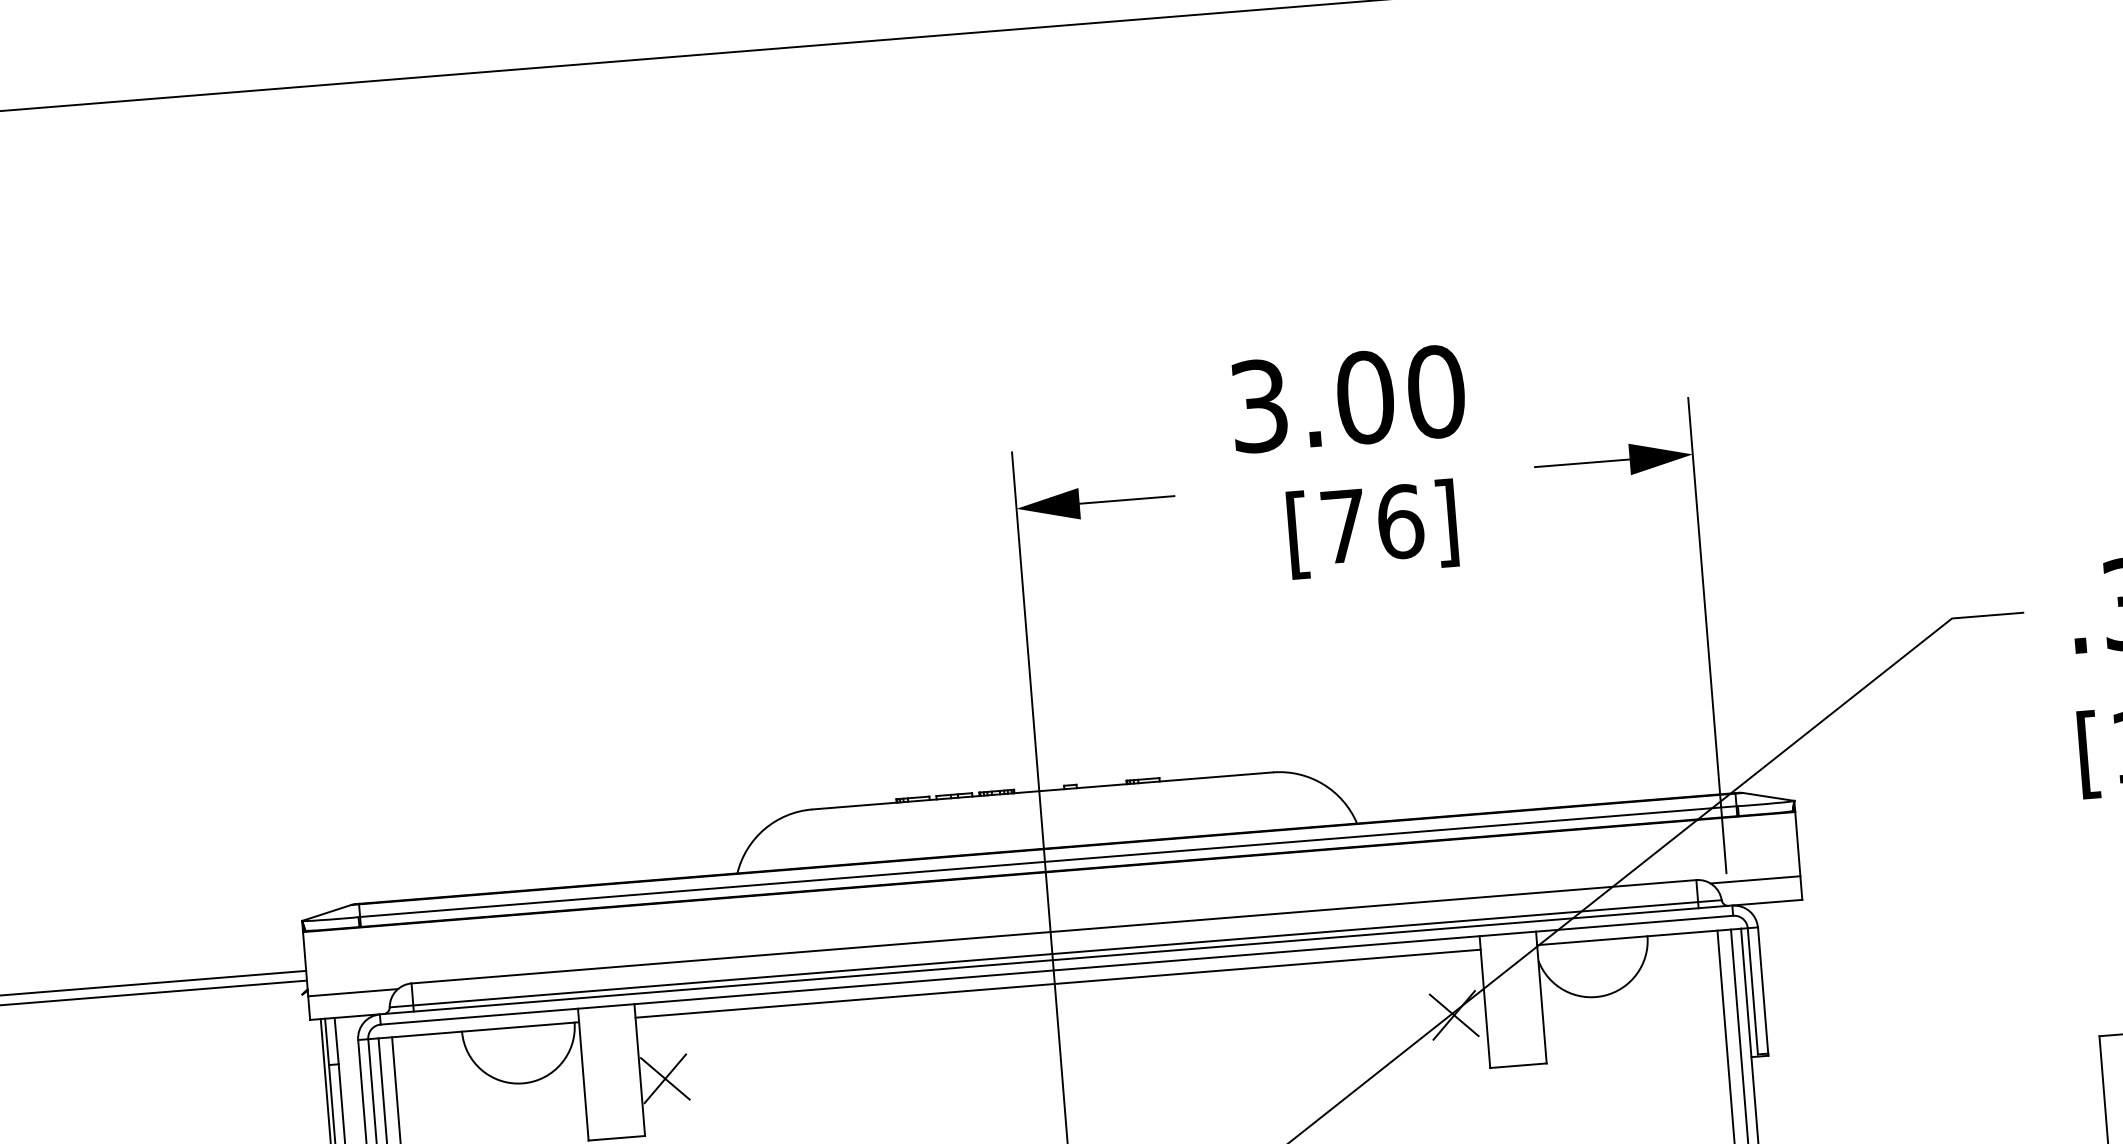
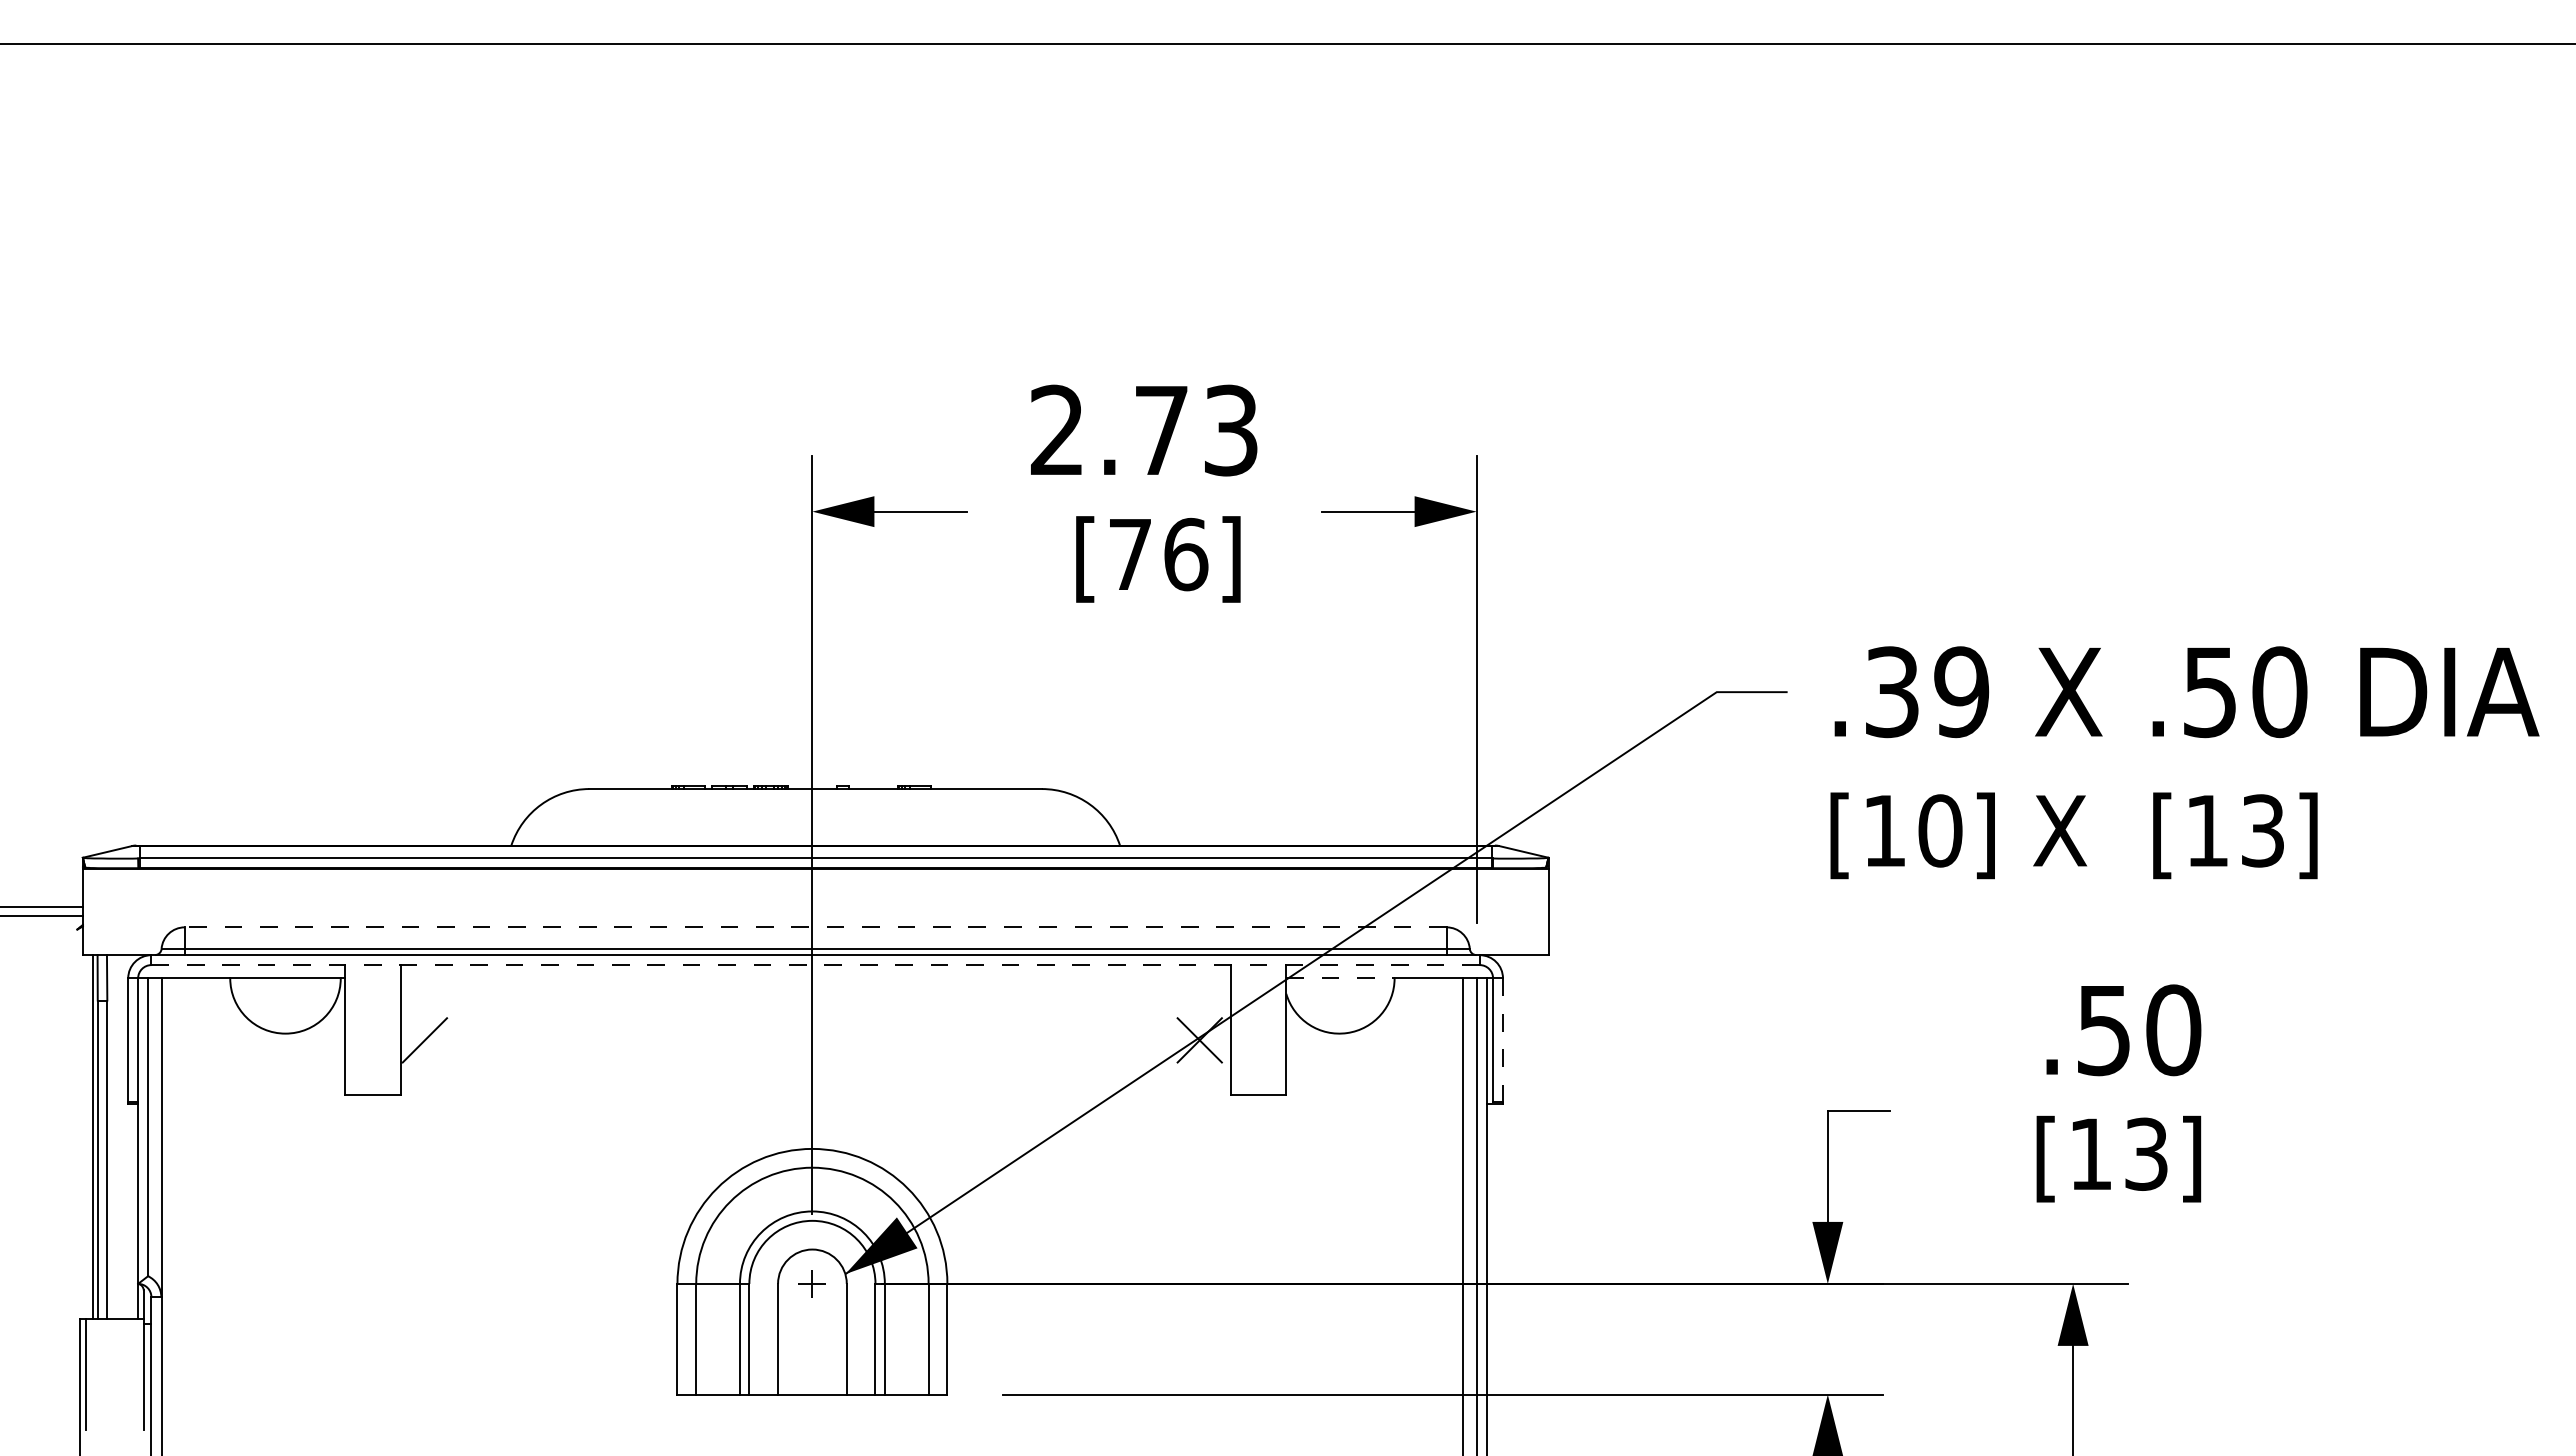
text: (1348, 398) -> (1144, 430), 3.00 -> 2.73
line: (1755, 879) -> (1504, 931), removed
line: (1053, 931) -> (815, 927), solid -> dashed
line: (1592, 940) -> (1340, 978), solid -> dashed
line: (1057, 970) -> (816, 965), solid -> dashed
line: (1057, 983) -> (815, 978), removed
line: (1763, 990) -> (1503, 1040), solid -> dashed
line: (352, 992) -> (126, 931), removed
line: (664, 1078) -> (424, 1040), removed

